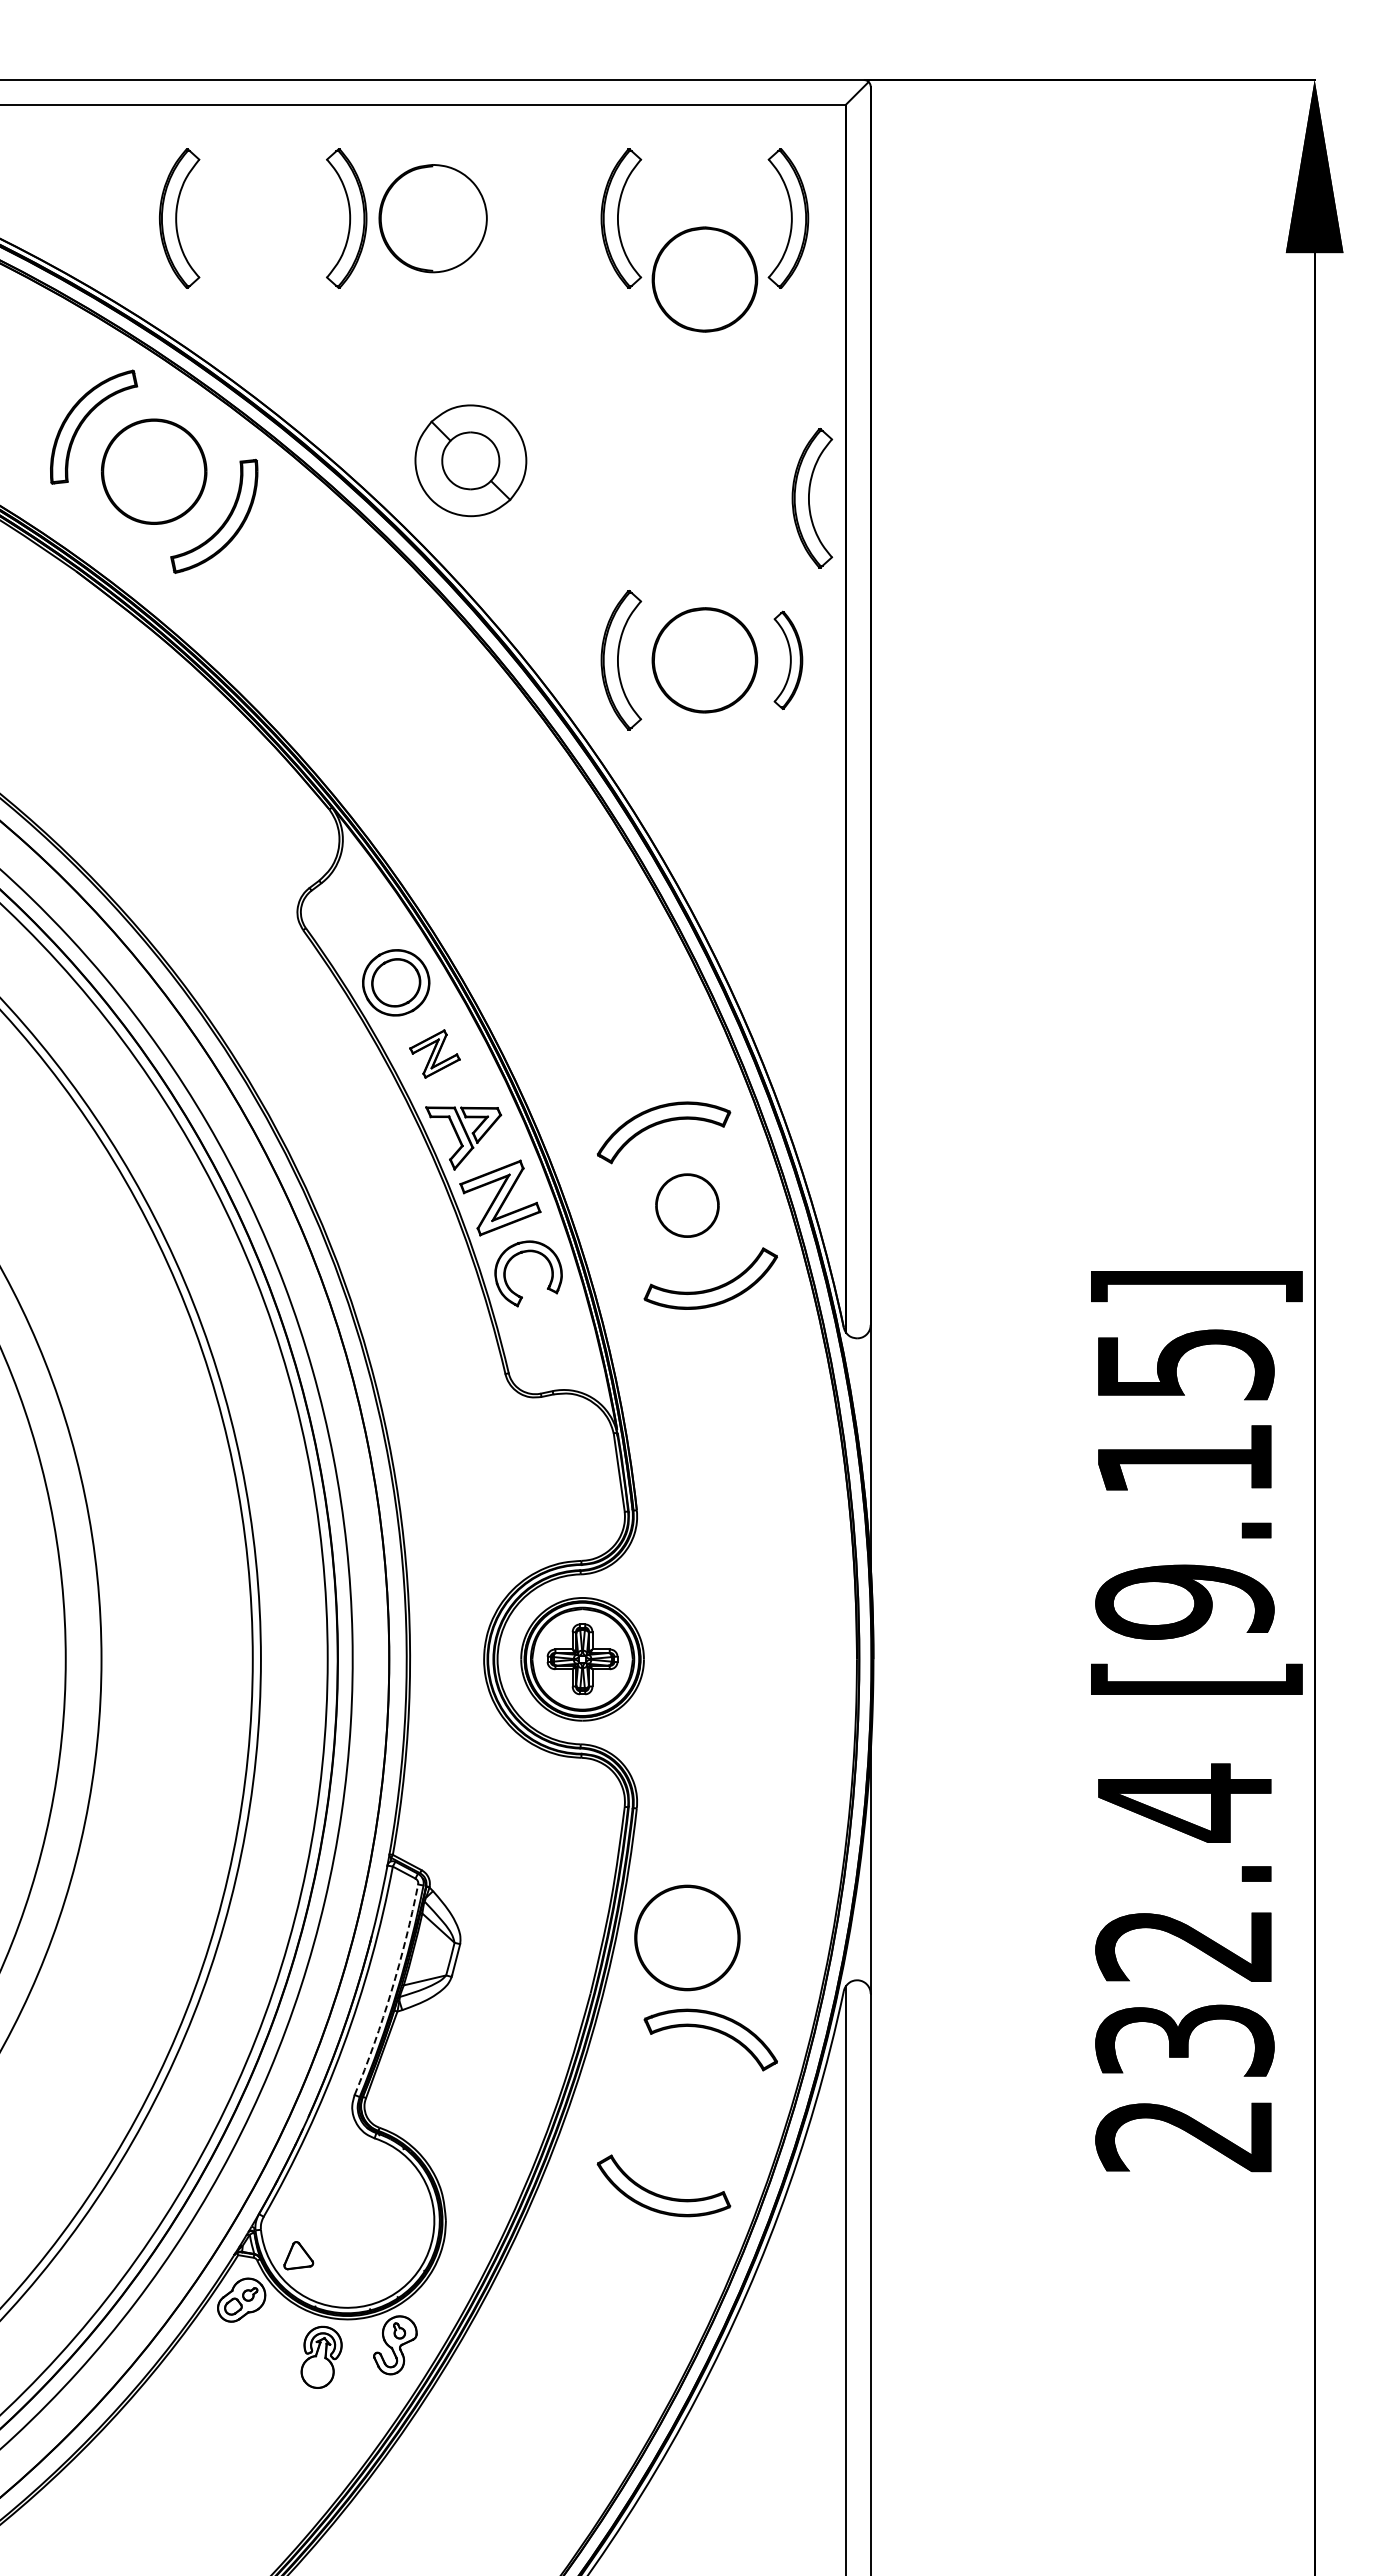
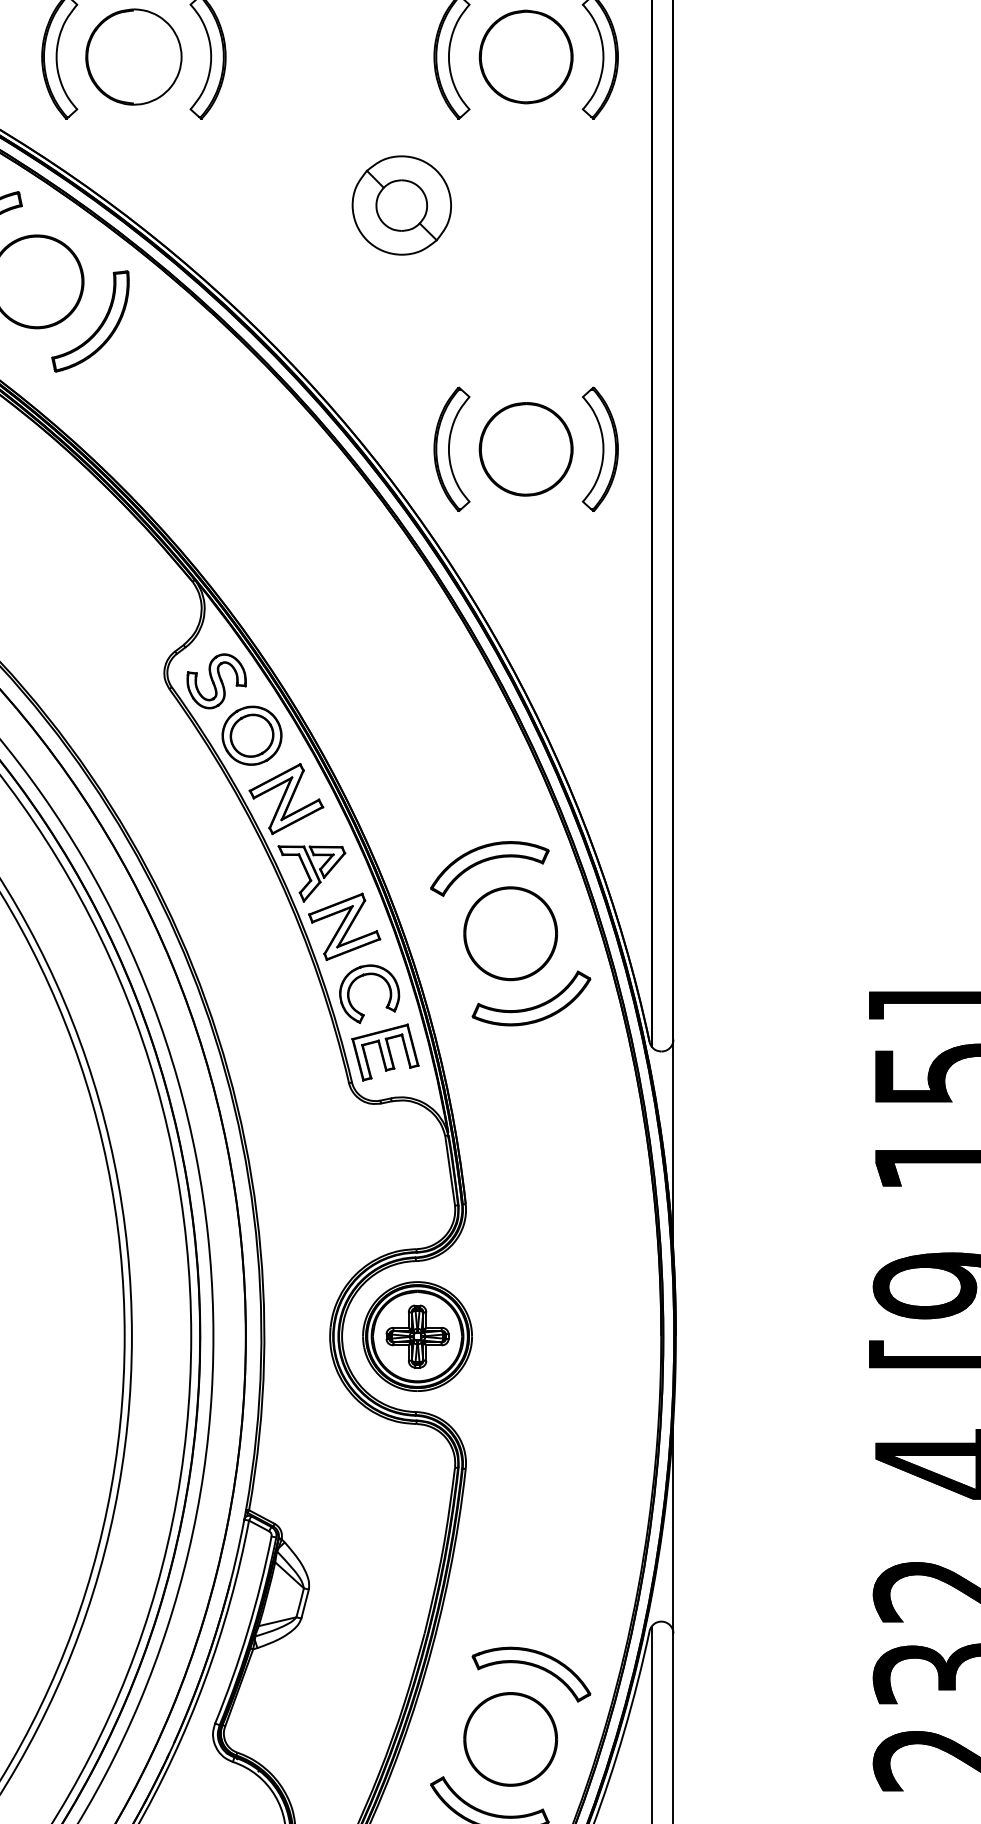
part: (432, 218) -> (133, 56), moved
part: (704, 279) -> (525, 56), moved
part: (470, 460) -> (401, 205), moved
part: (812, 498) -> (621, 305), removed
part: (788, 660) -> (600, 449), size x1.43
part: (356, 921) -> (216, 681), added
part: (434, 1053) -> (286, 798), size x1.67
part: (687, 1205) -> (510, 933), size x1.67
part: (546, 1339) -> (385, 1052), added
part: (687, 1937) -> (510, 1739), moved
arc: (391, 1991) -> (247, 1631), dashed -> solid

